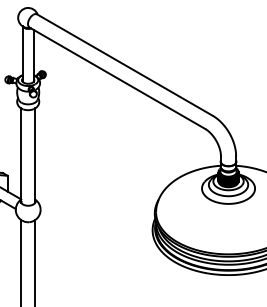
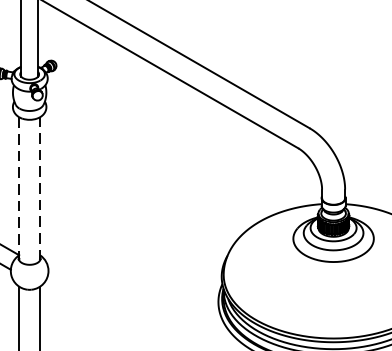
line: (35, 155) -> (40, 188), solid -> dashed
line: (21, 156) -> (19, 190), solid -> dashed

